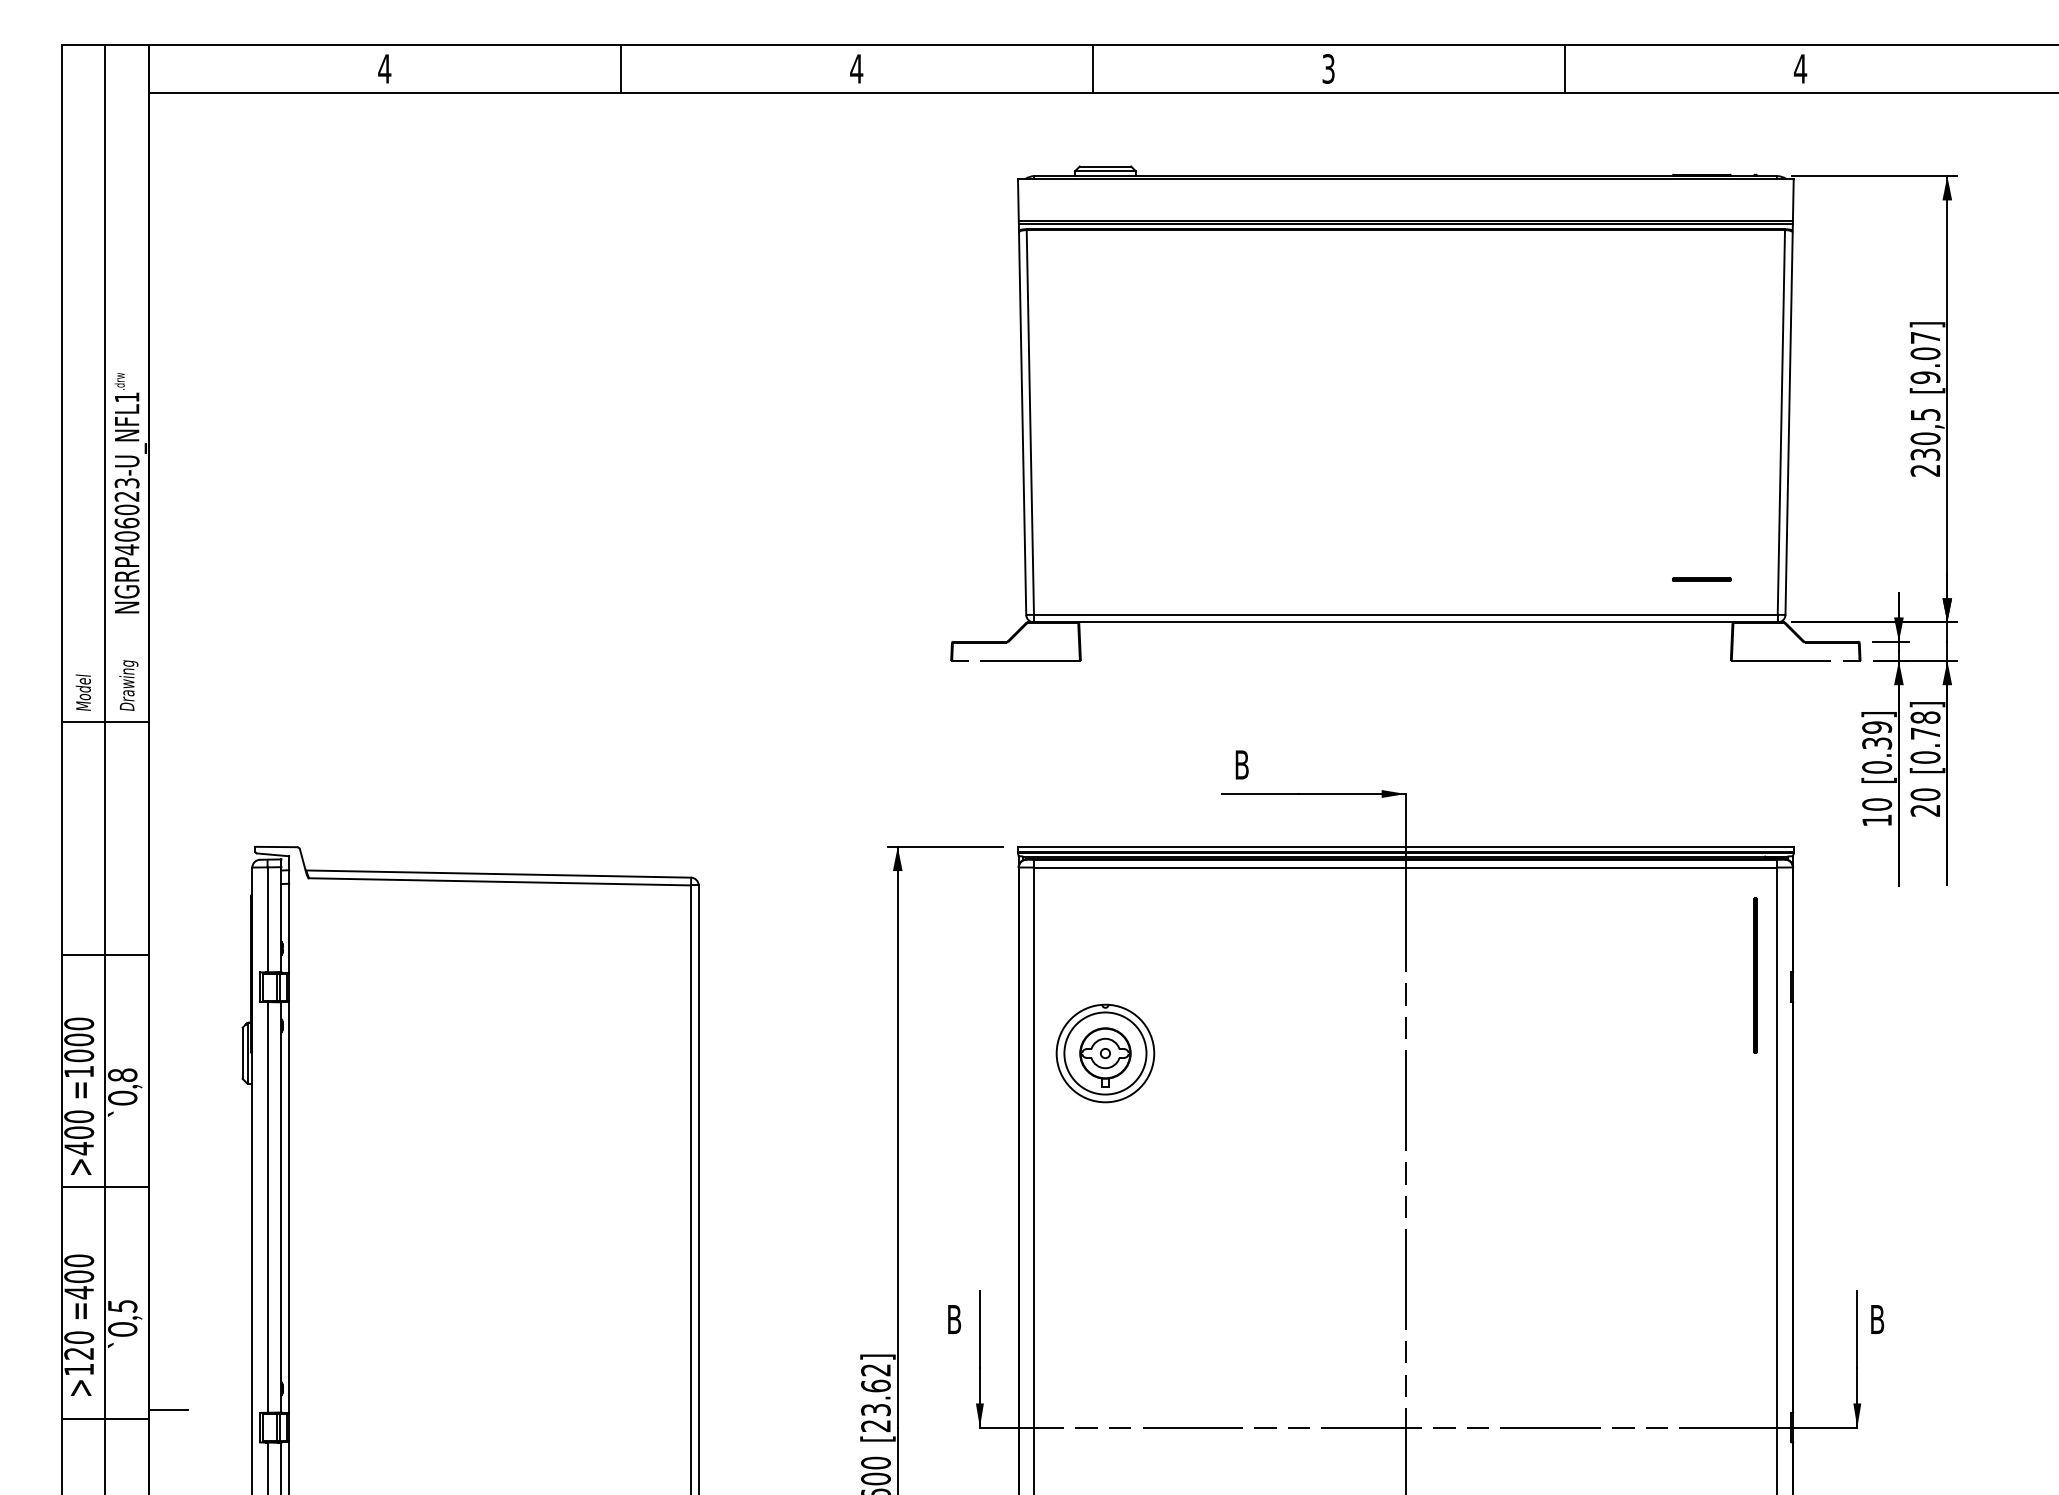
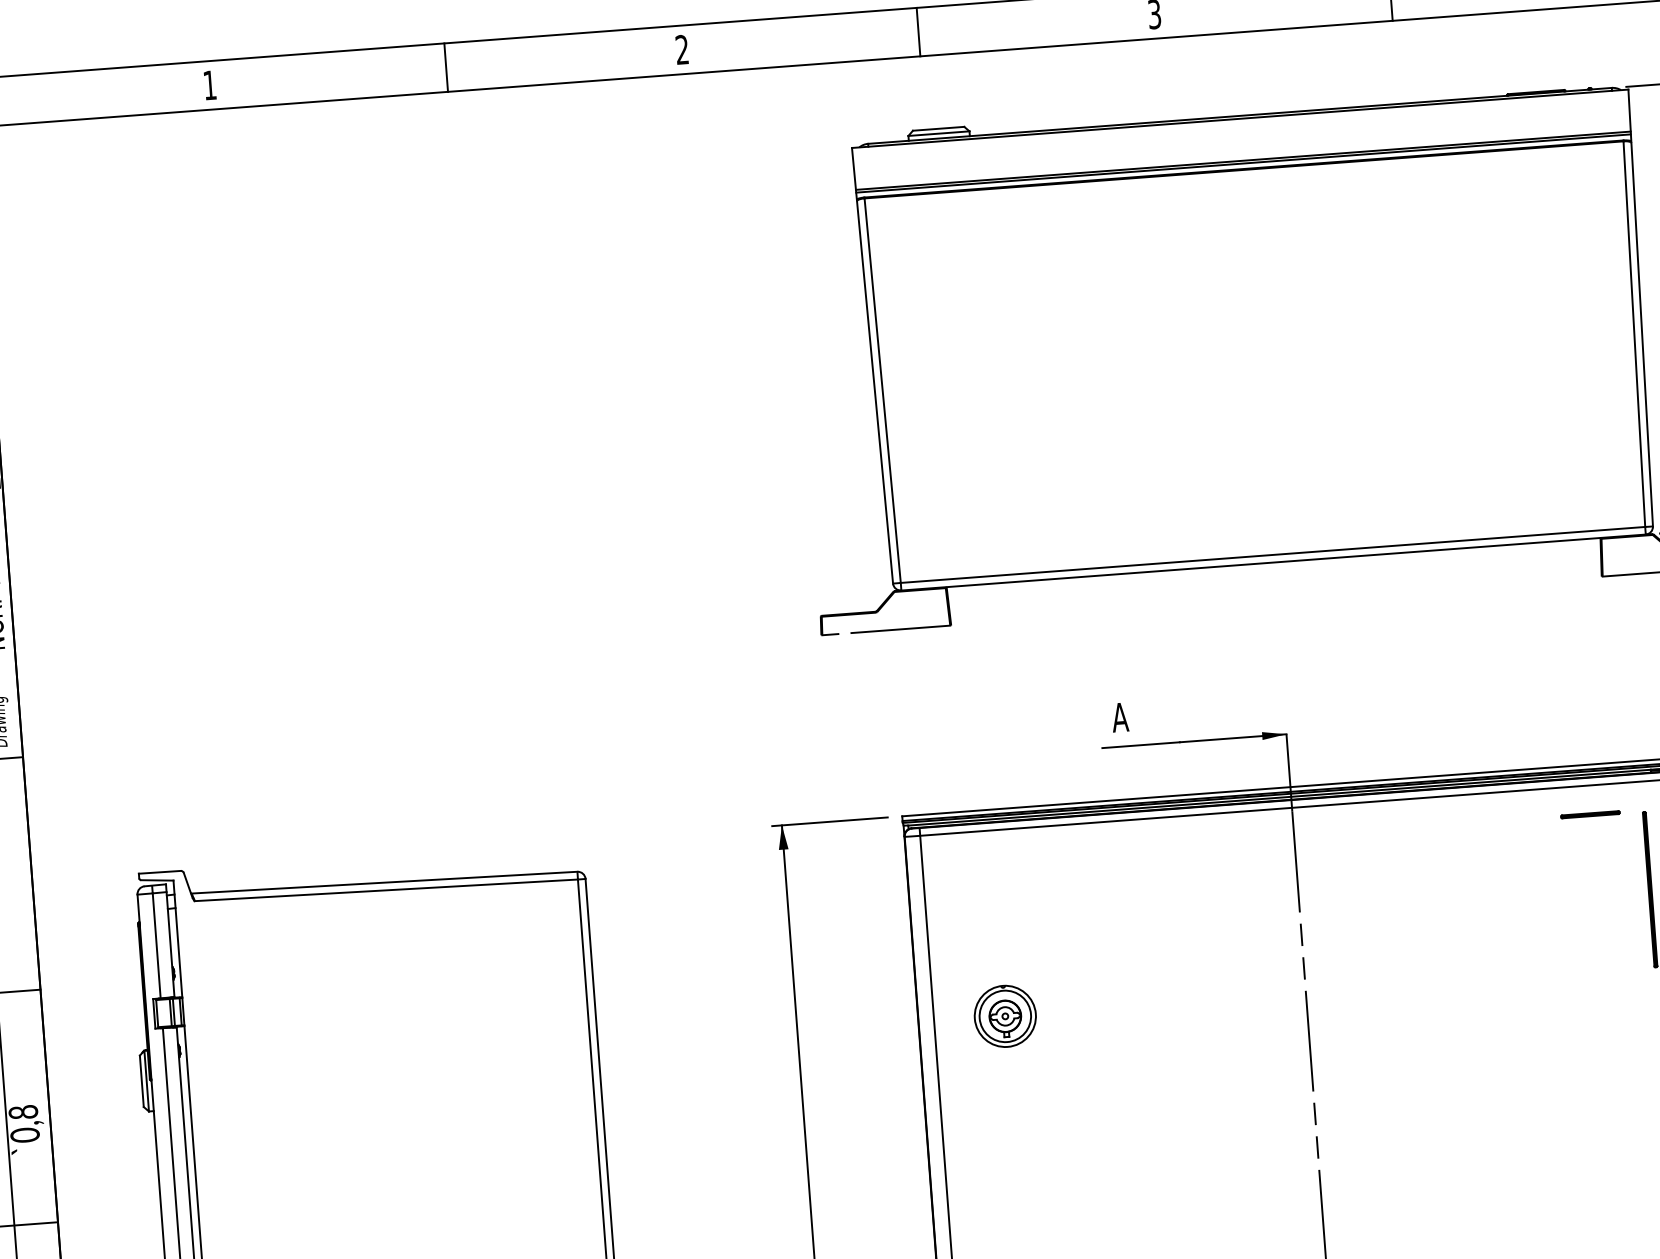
text: (384, 68) -> (209, 84), 4 -> 1
text: (856, 68) -> (682, 49), 4 -> 2
line: (1701, 579) -> (1590, 814), moved
text: (1241, 764) -> (1119, 717), B -> A
part: (1105, 1052) -> (1005, 1015), size x0.62

